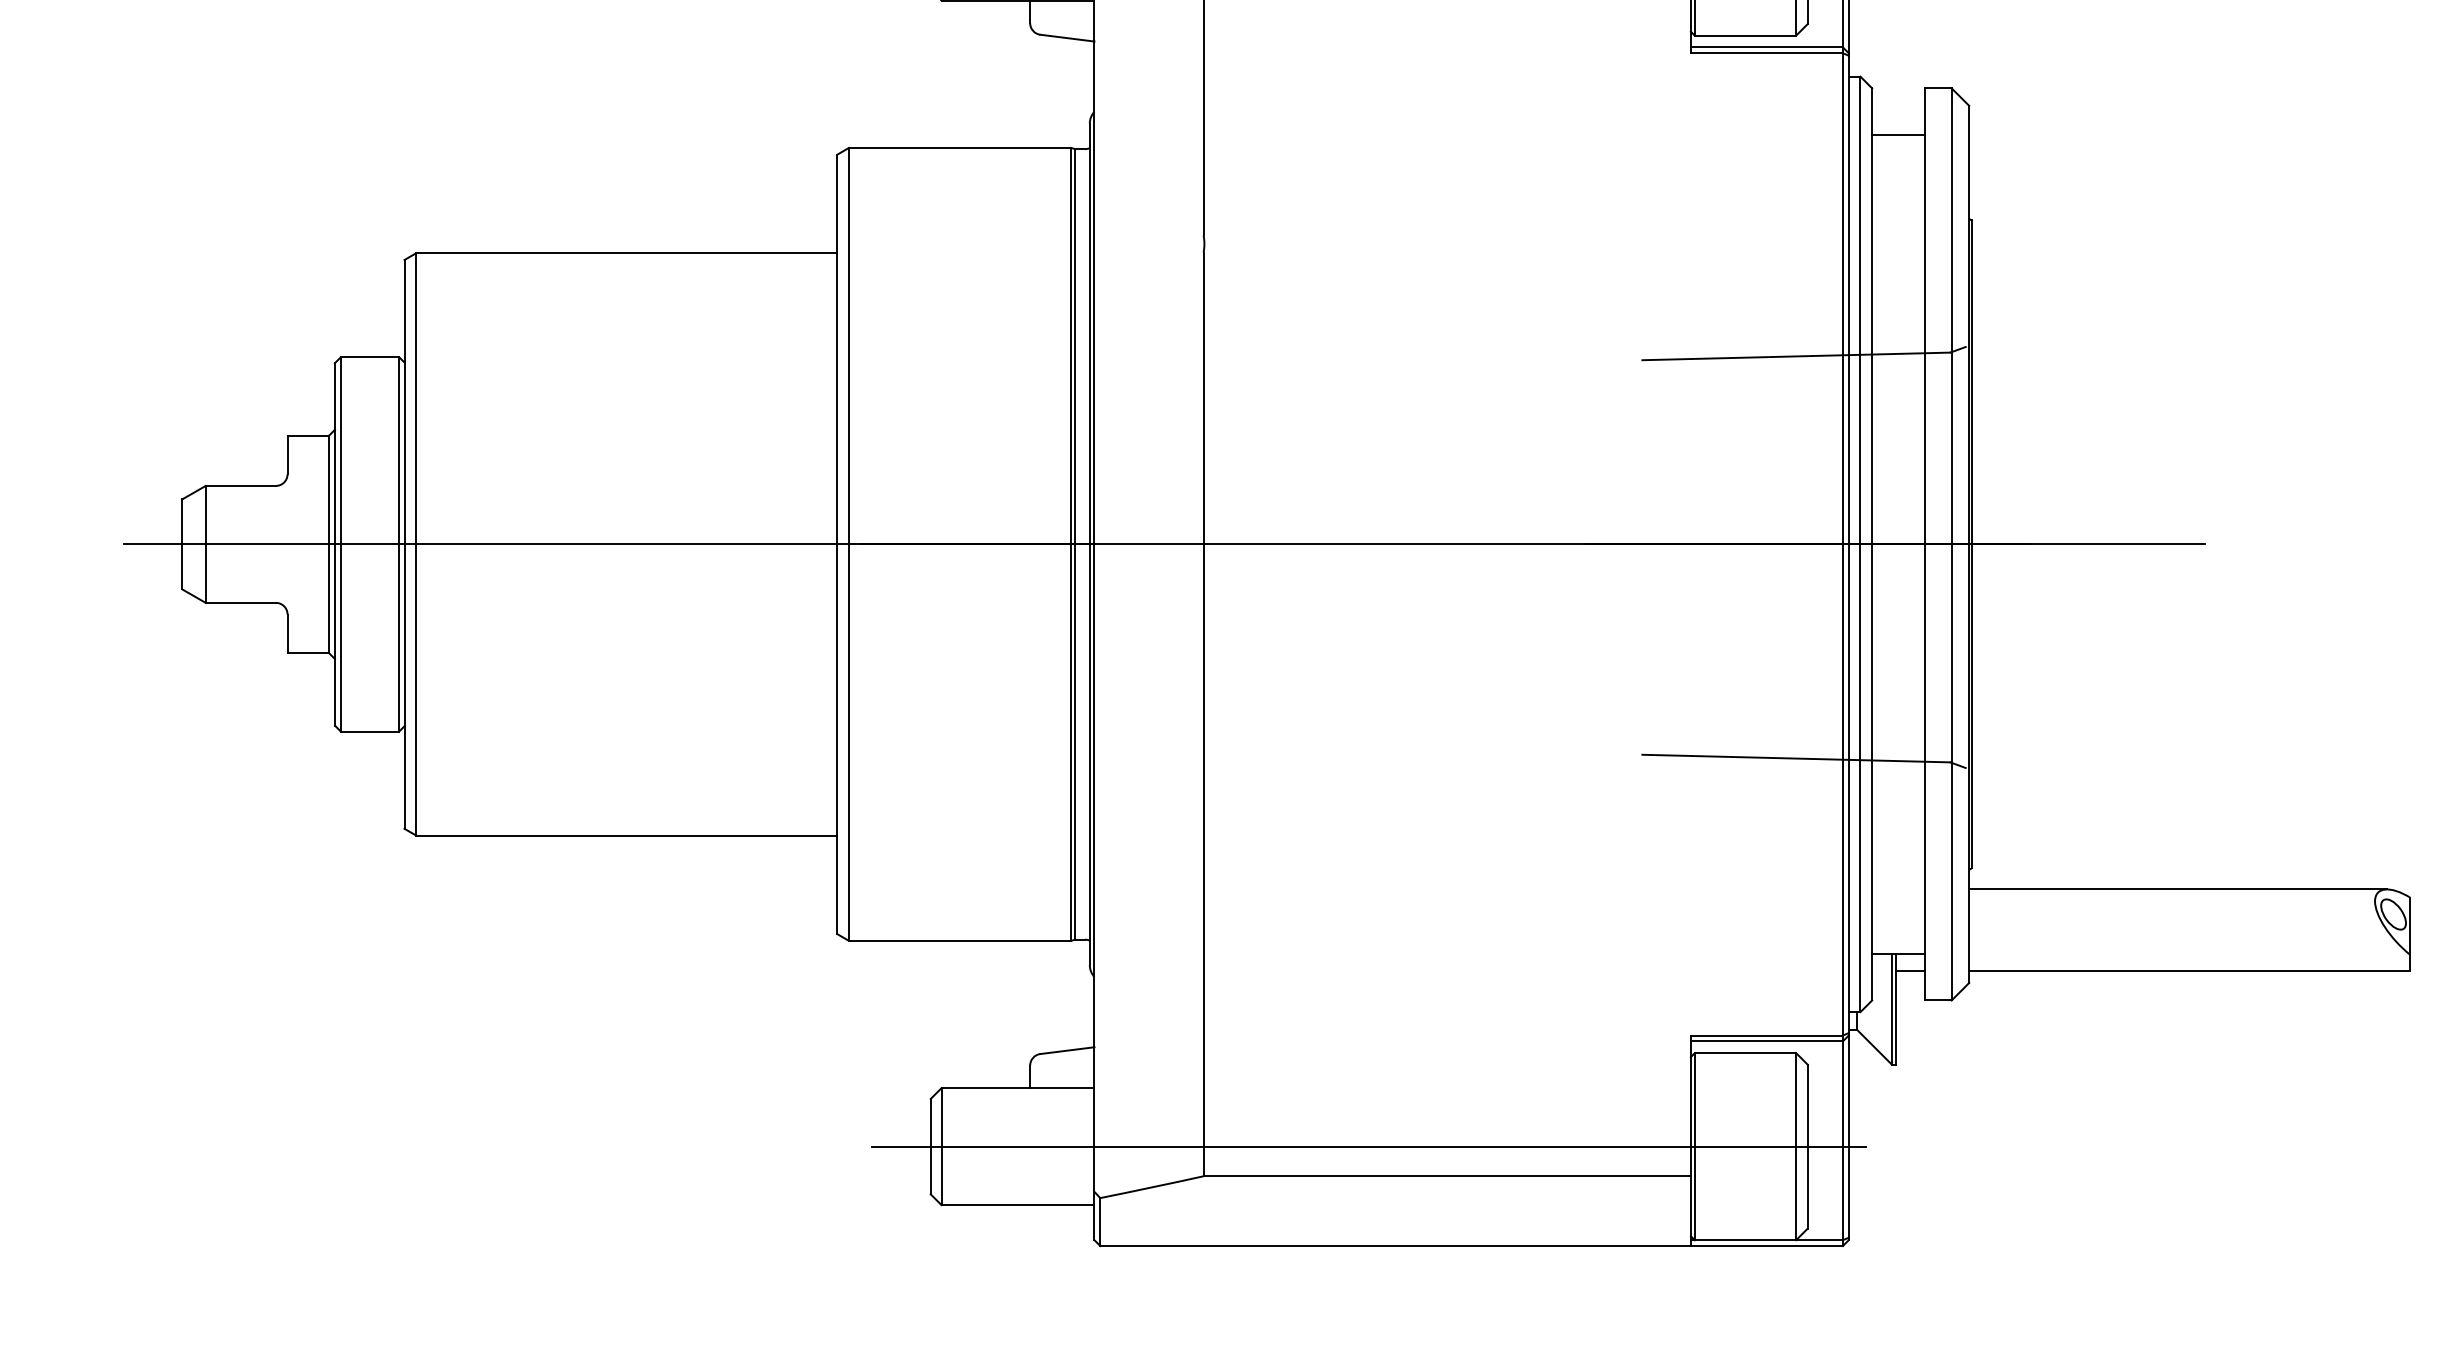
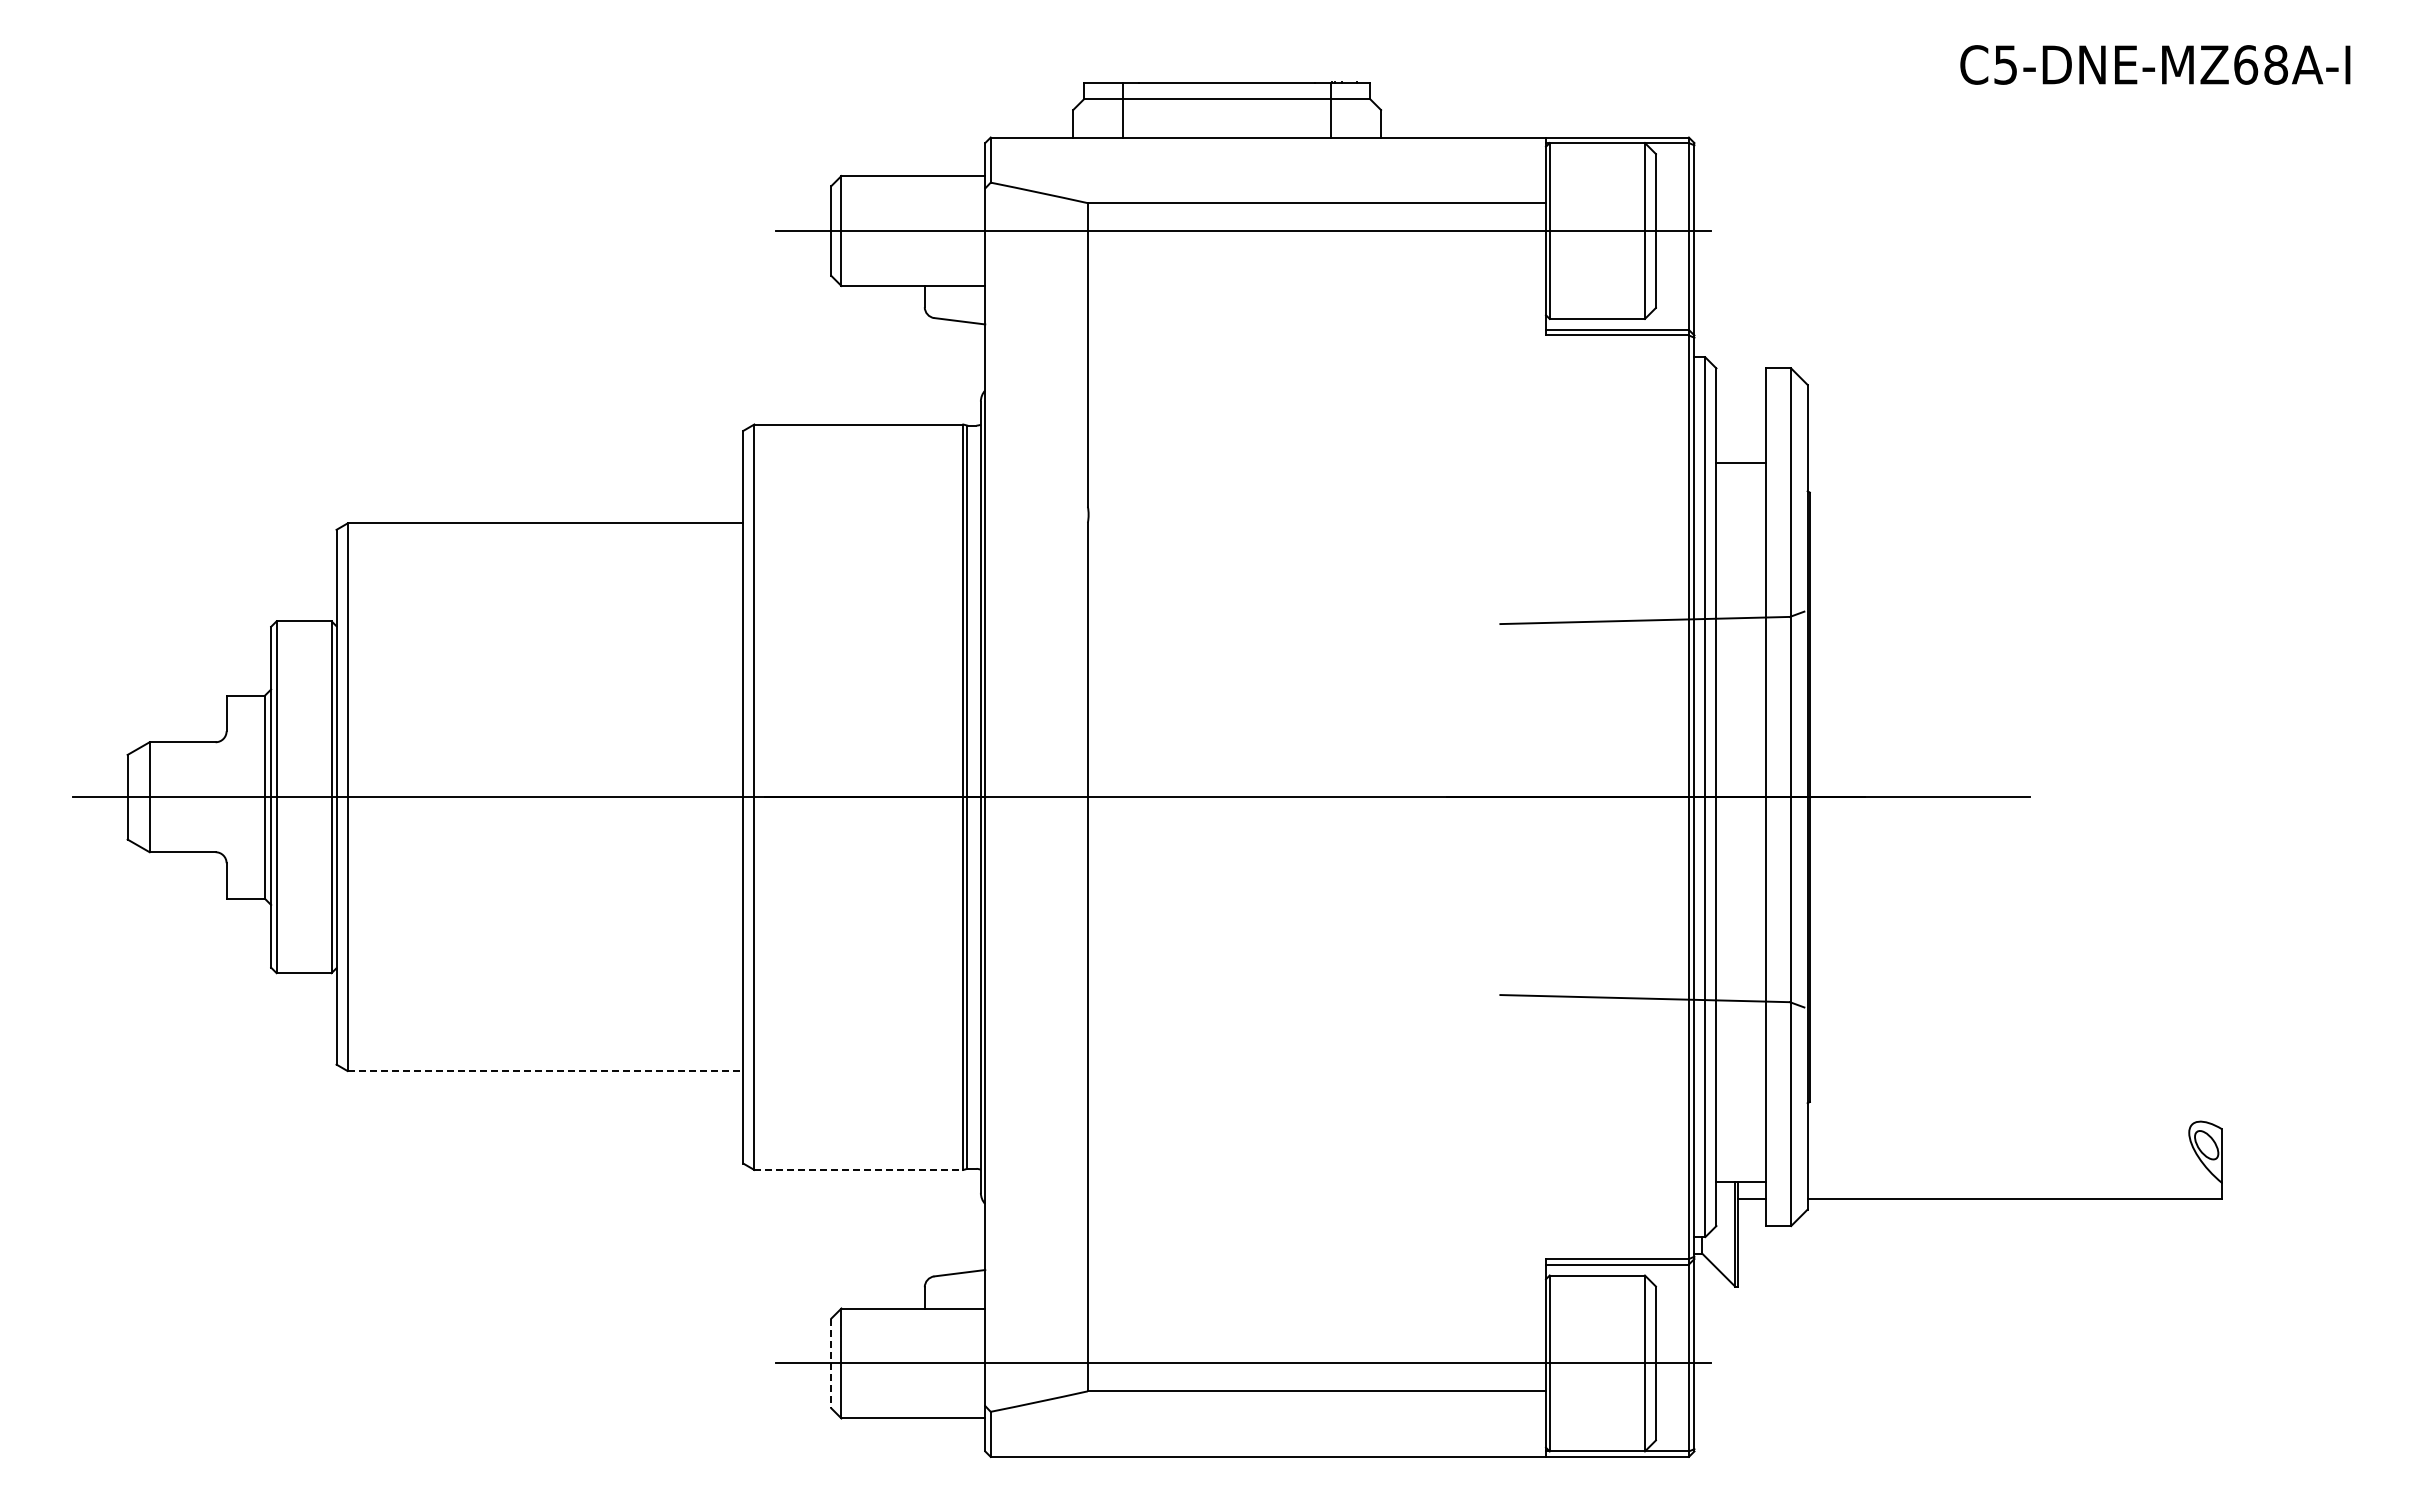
line: (1897, 135) -> (1740, 463), moved
line: (626, 836) -> (545, 1071), solid -> dashed
line: (2177, 889) -> (2003, 1121), removed
line: (960, 940) -> (859, 1169), solid -> dashed
line: (930, 1146) -> (831, 1363), solid -> dashed

